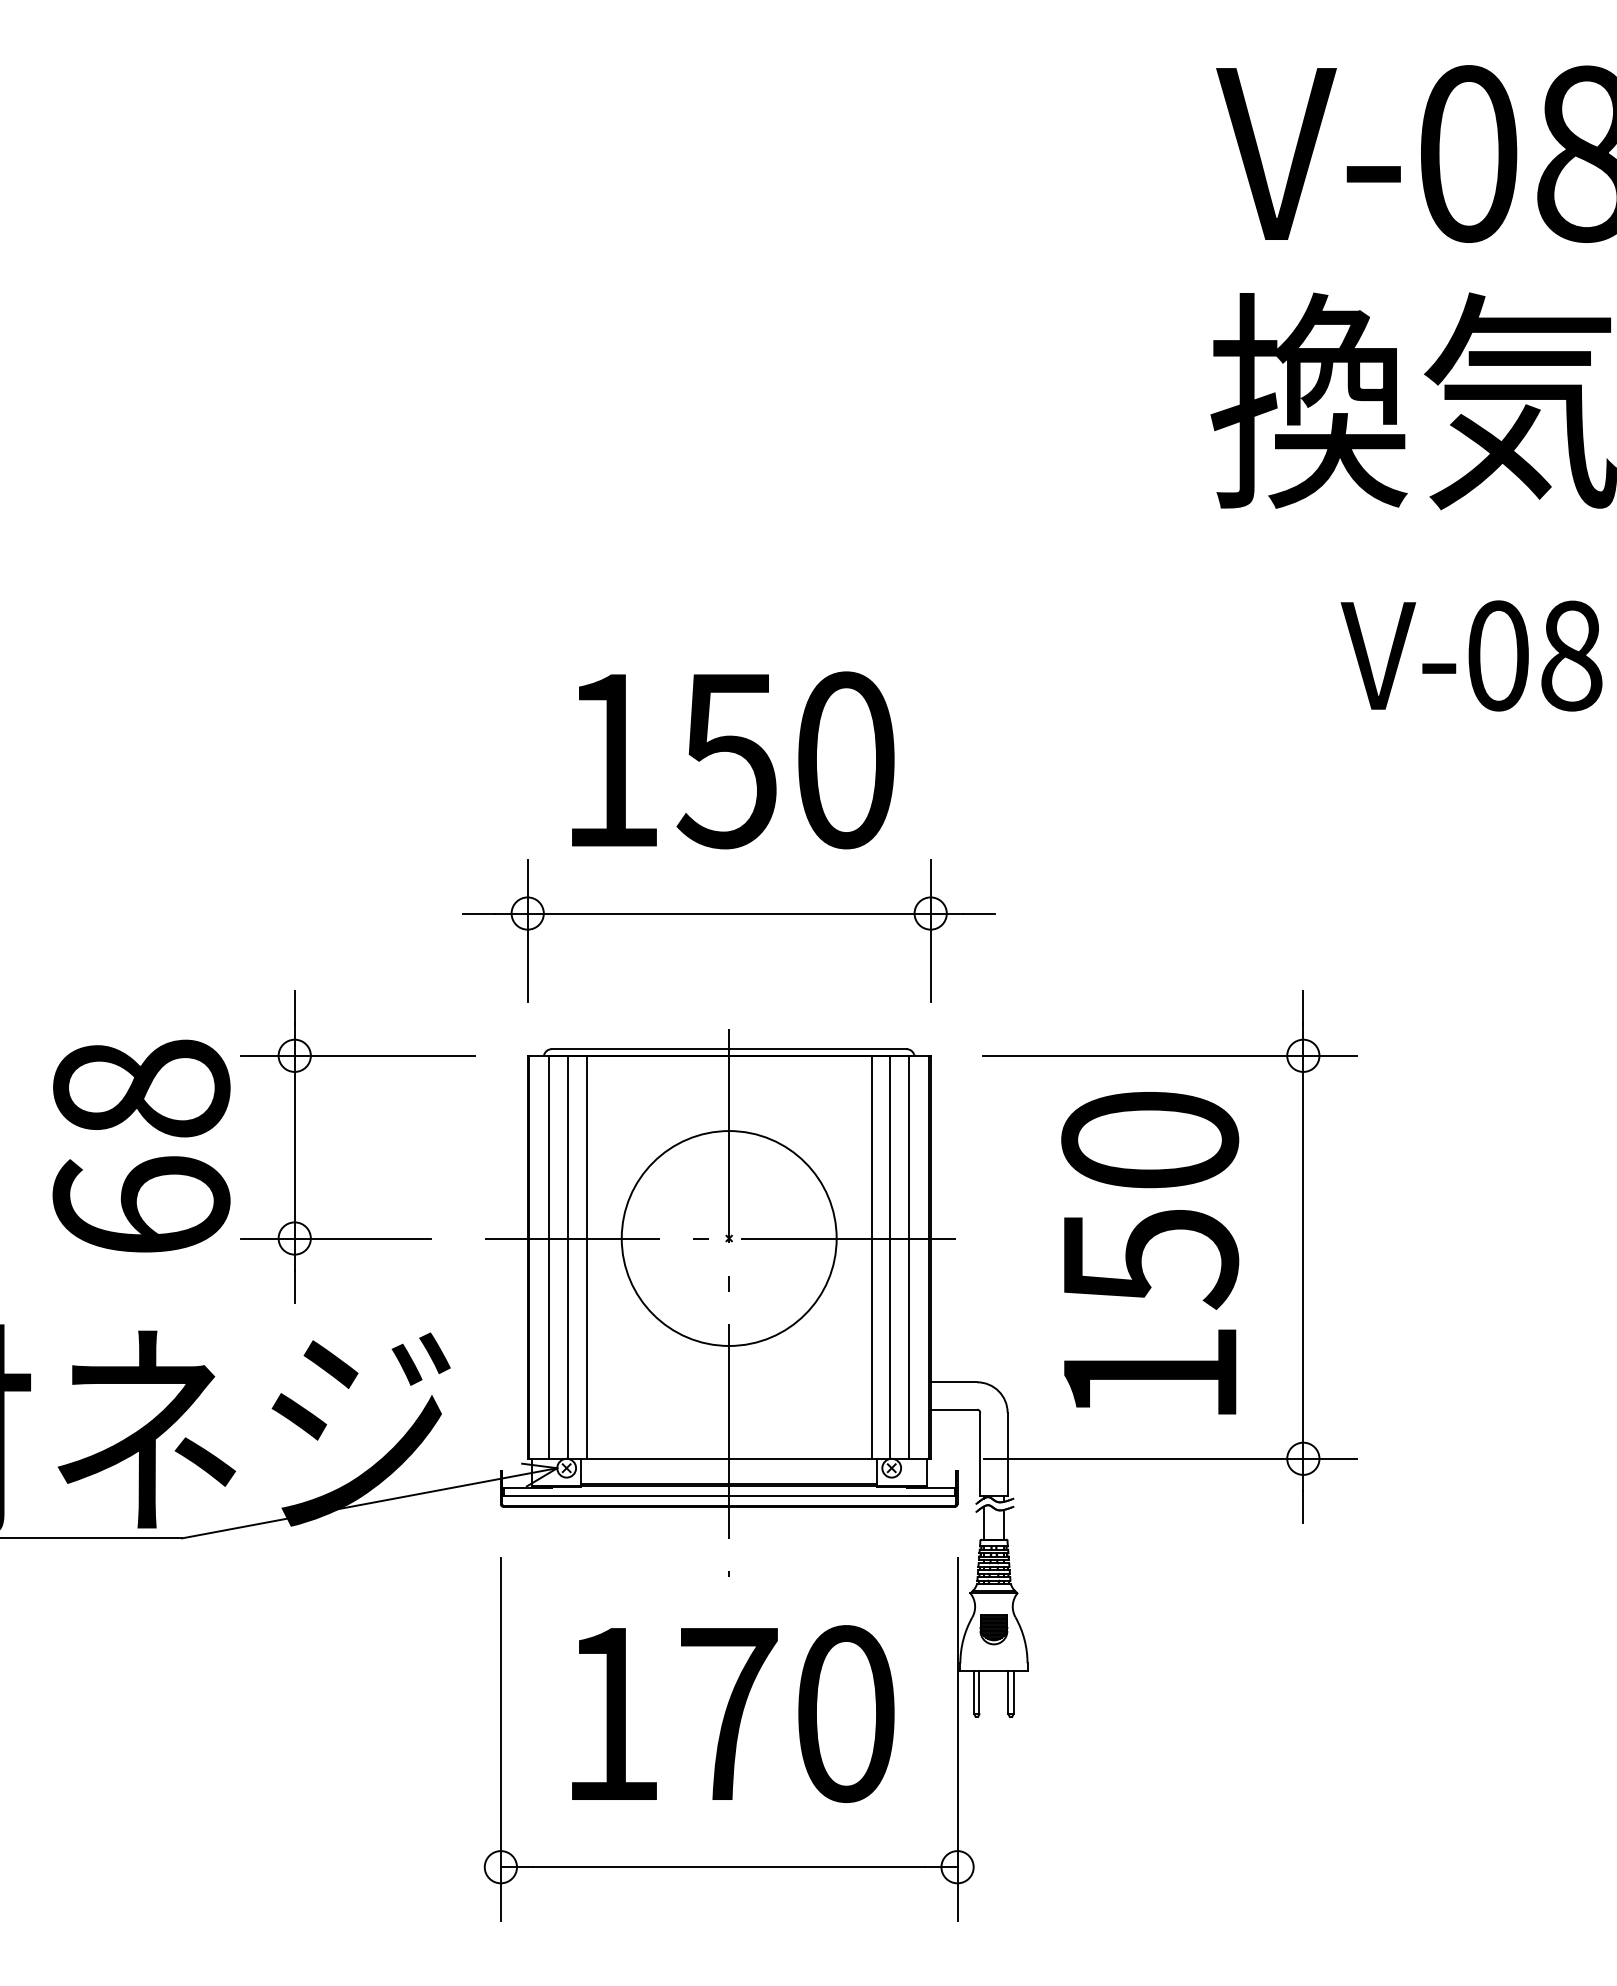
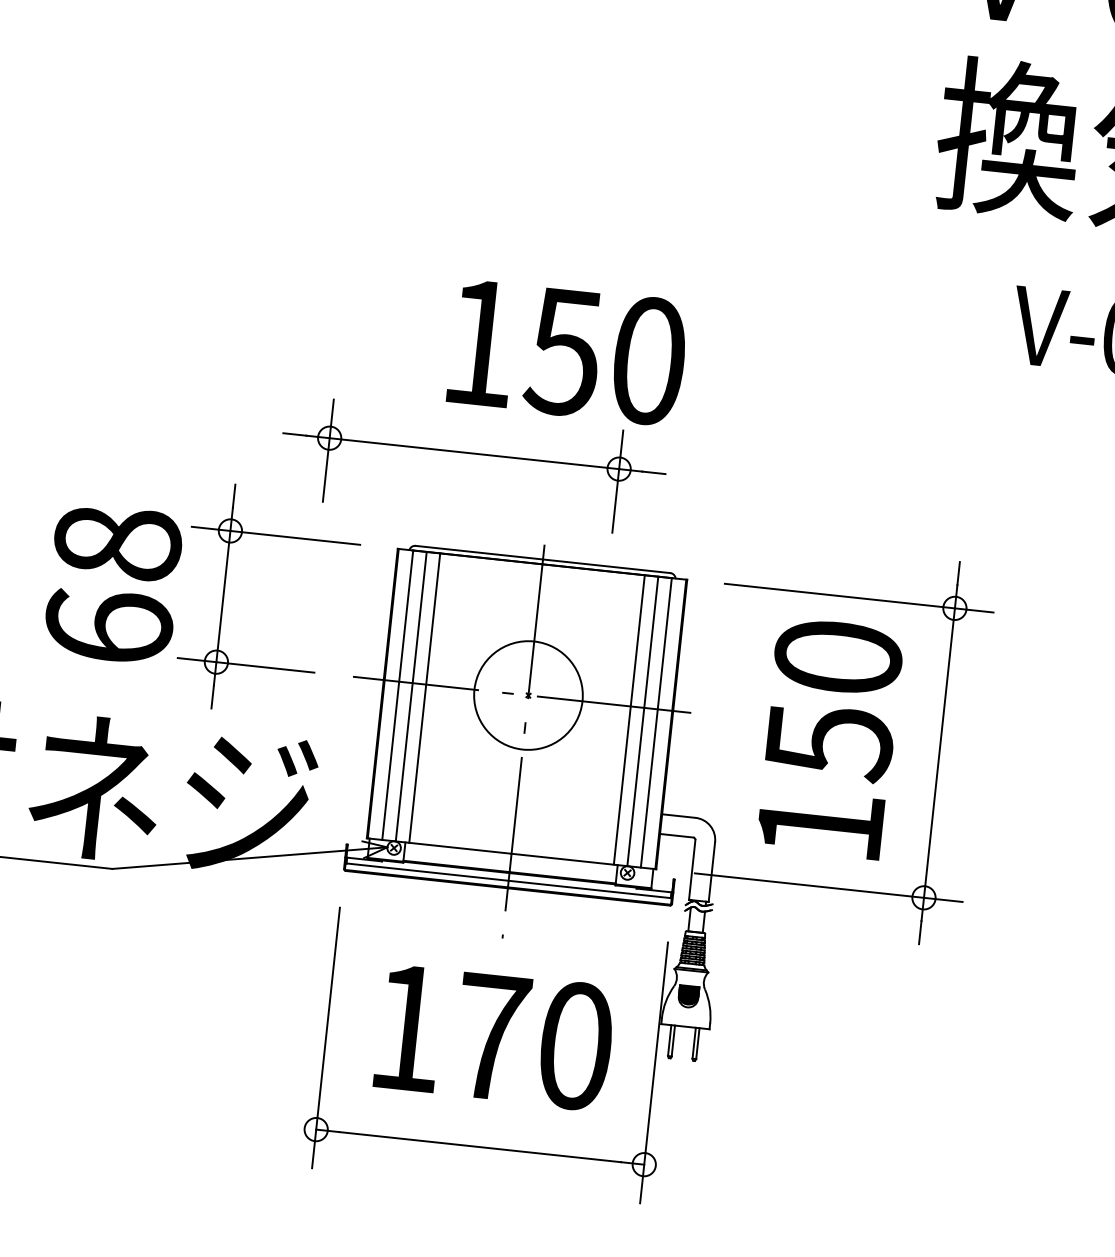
part: (728, 914) -> (473, 454), moved
circle: (728, 1238) -> (527, 695), size x0.7

